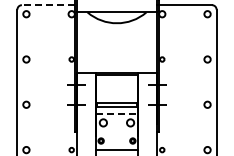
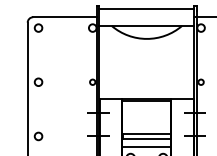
line: (48, 5) -> (64, 17), dashed -> solid
line: (117, 113) -> (147, 146), dashed -> solid

